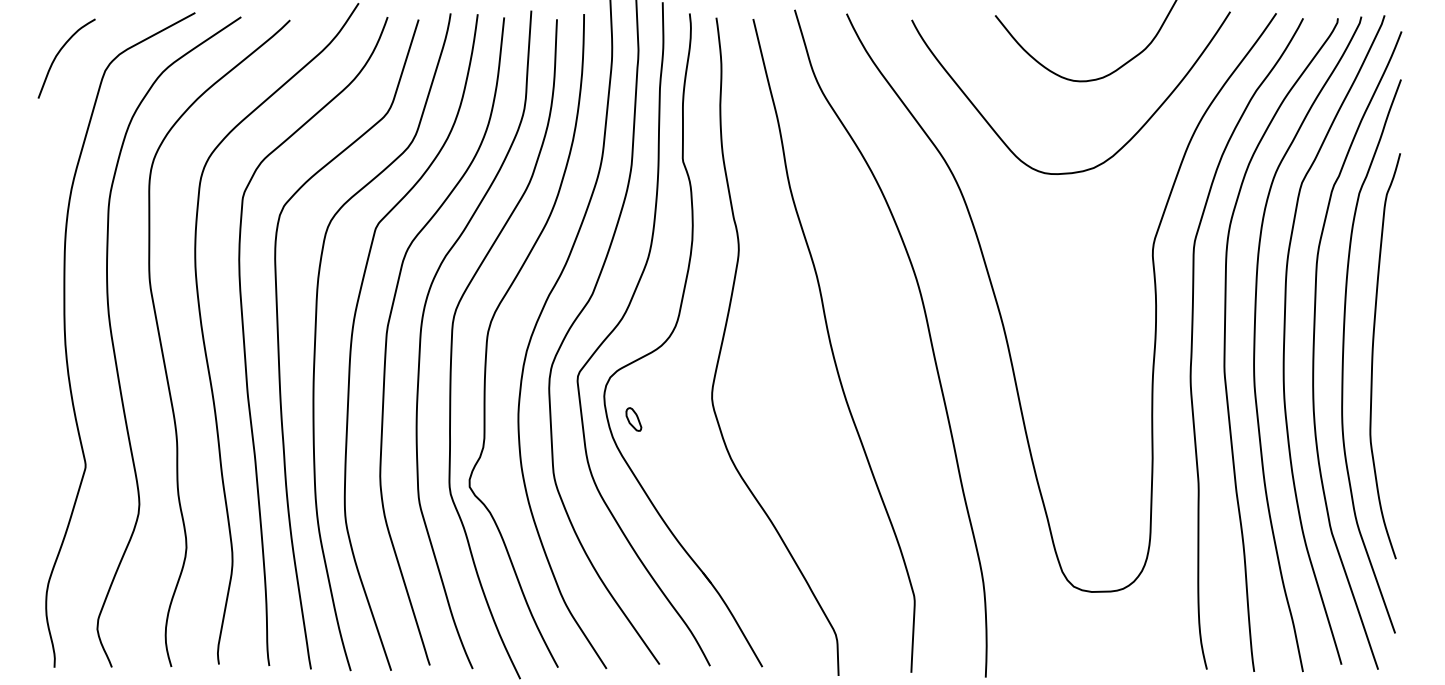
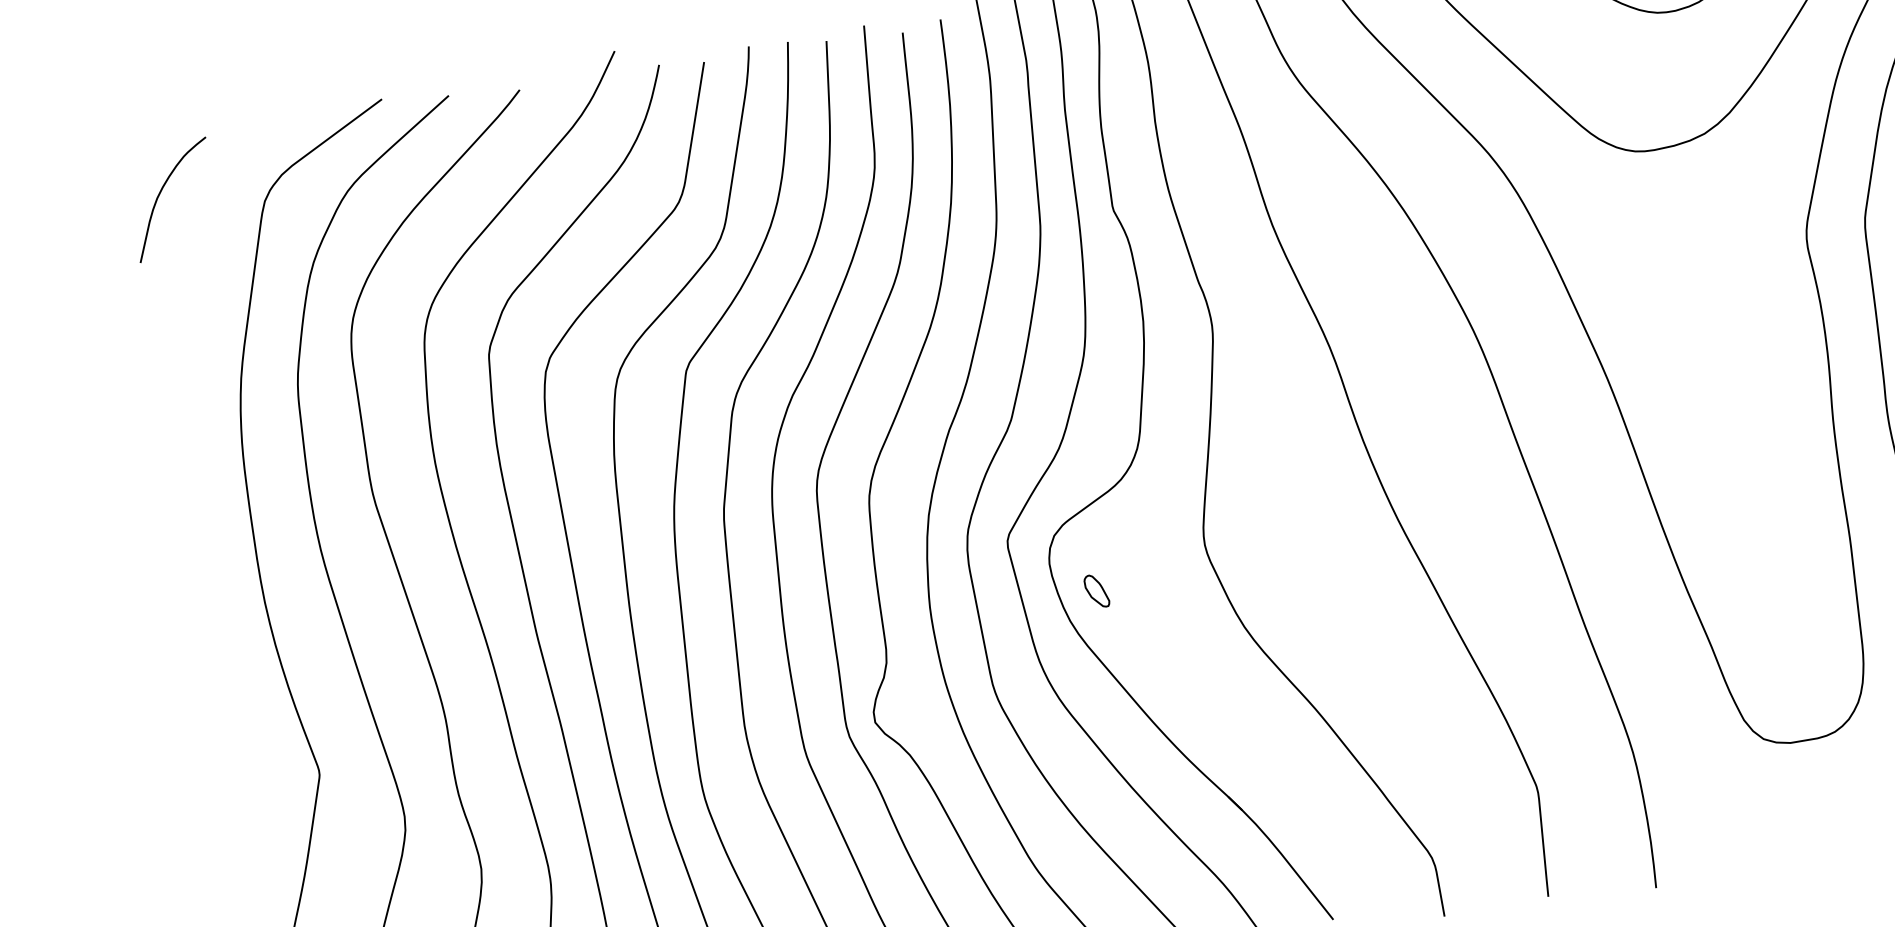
curve: (59, 53) -> (161, 193), moved

